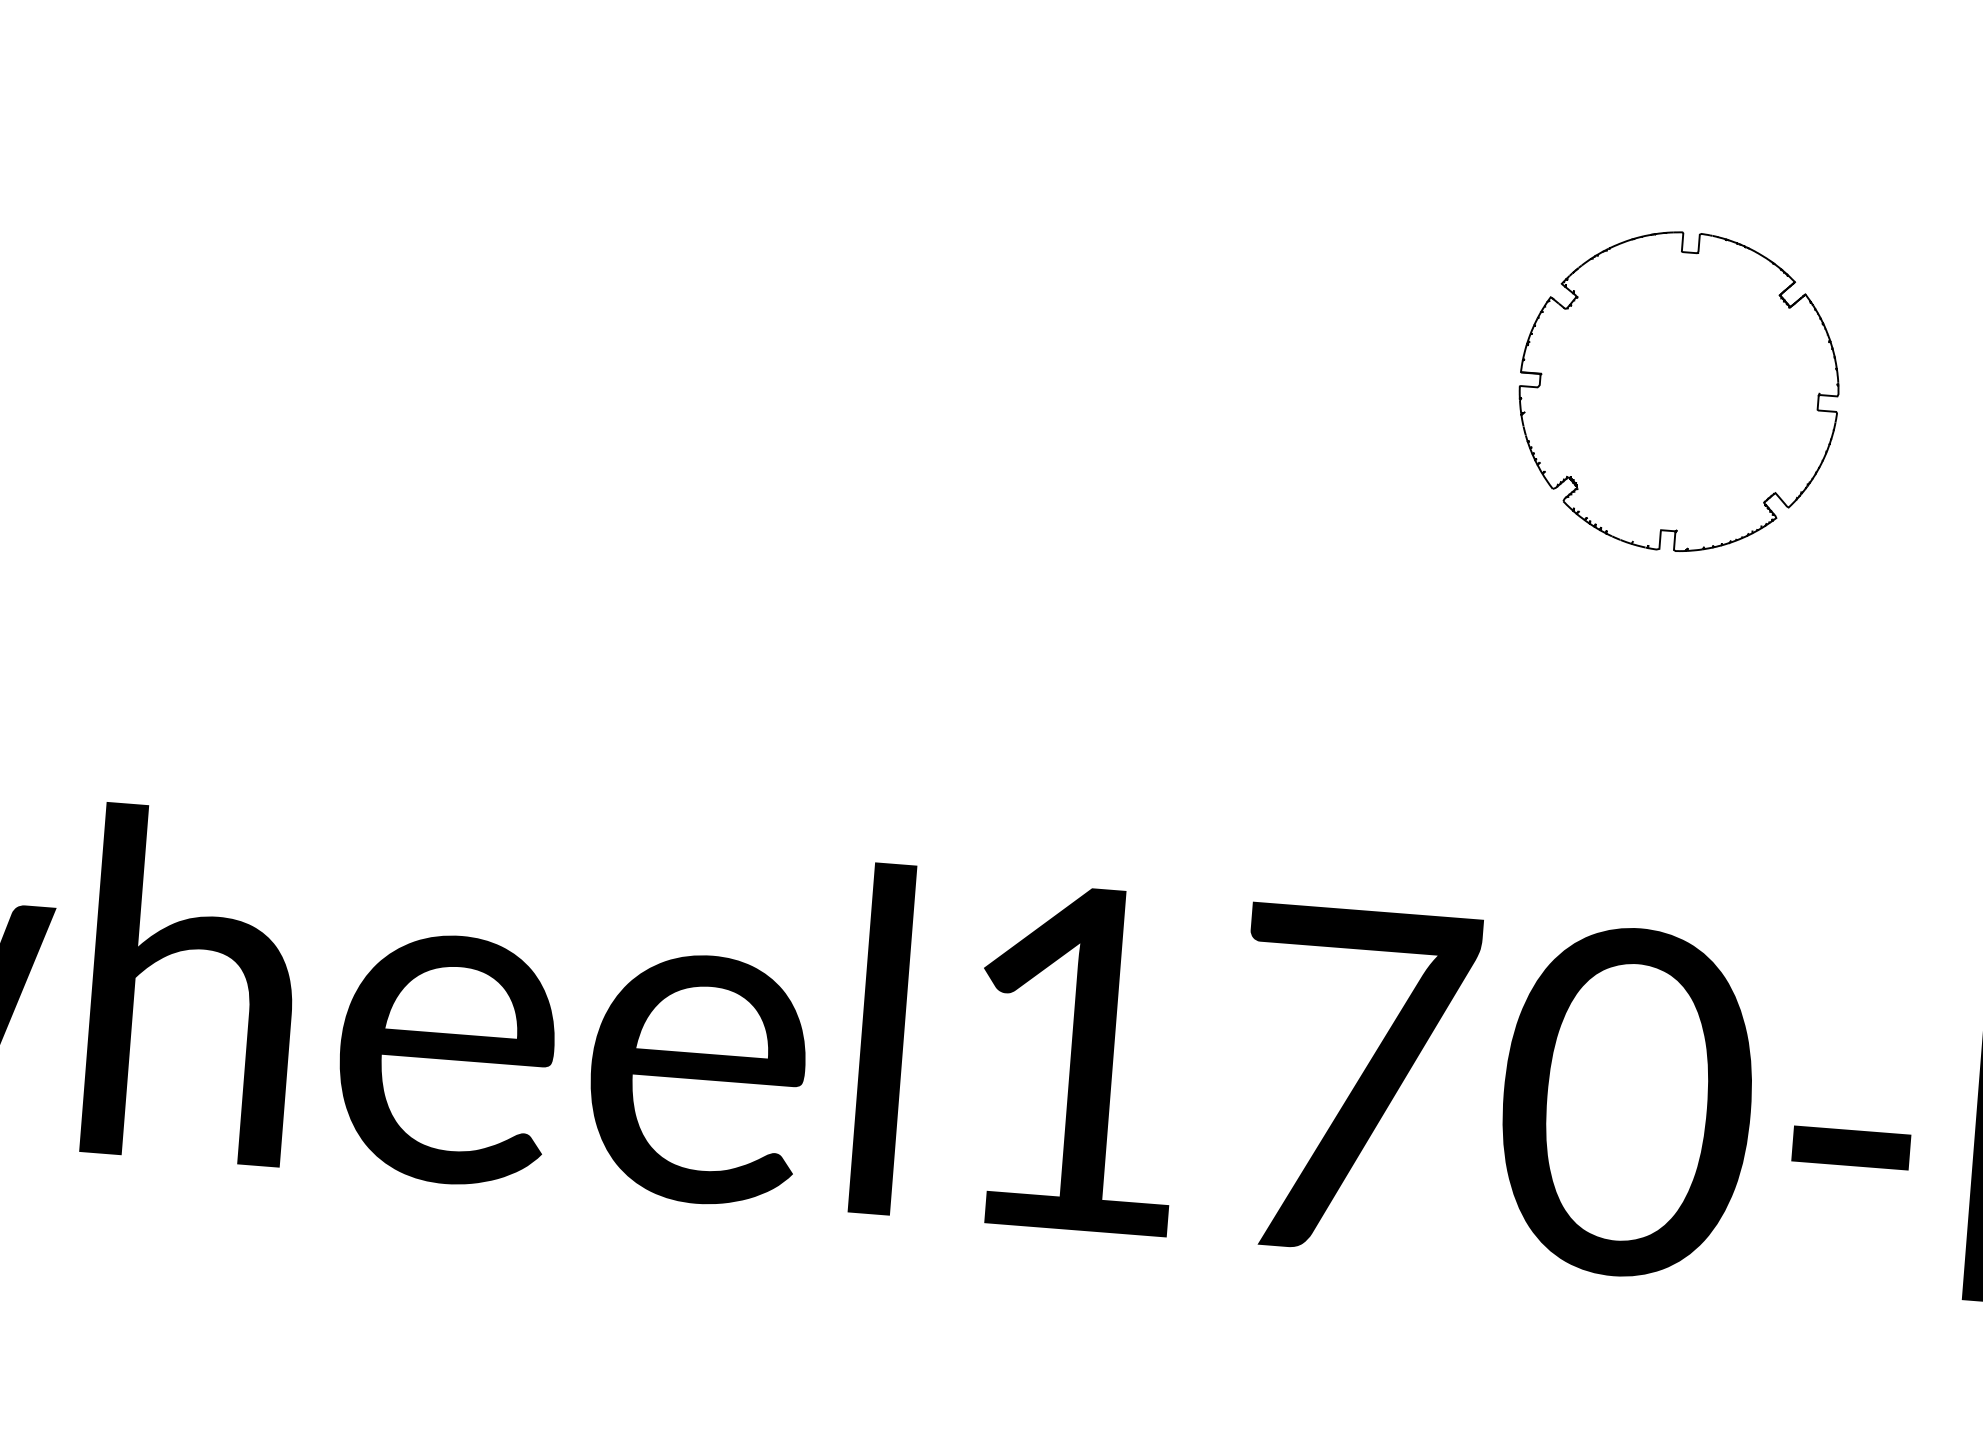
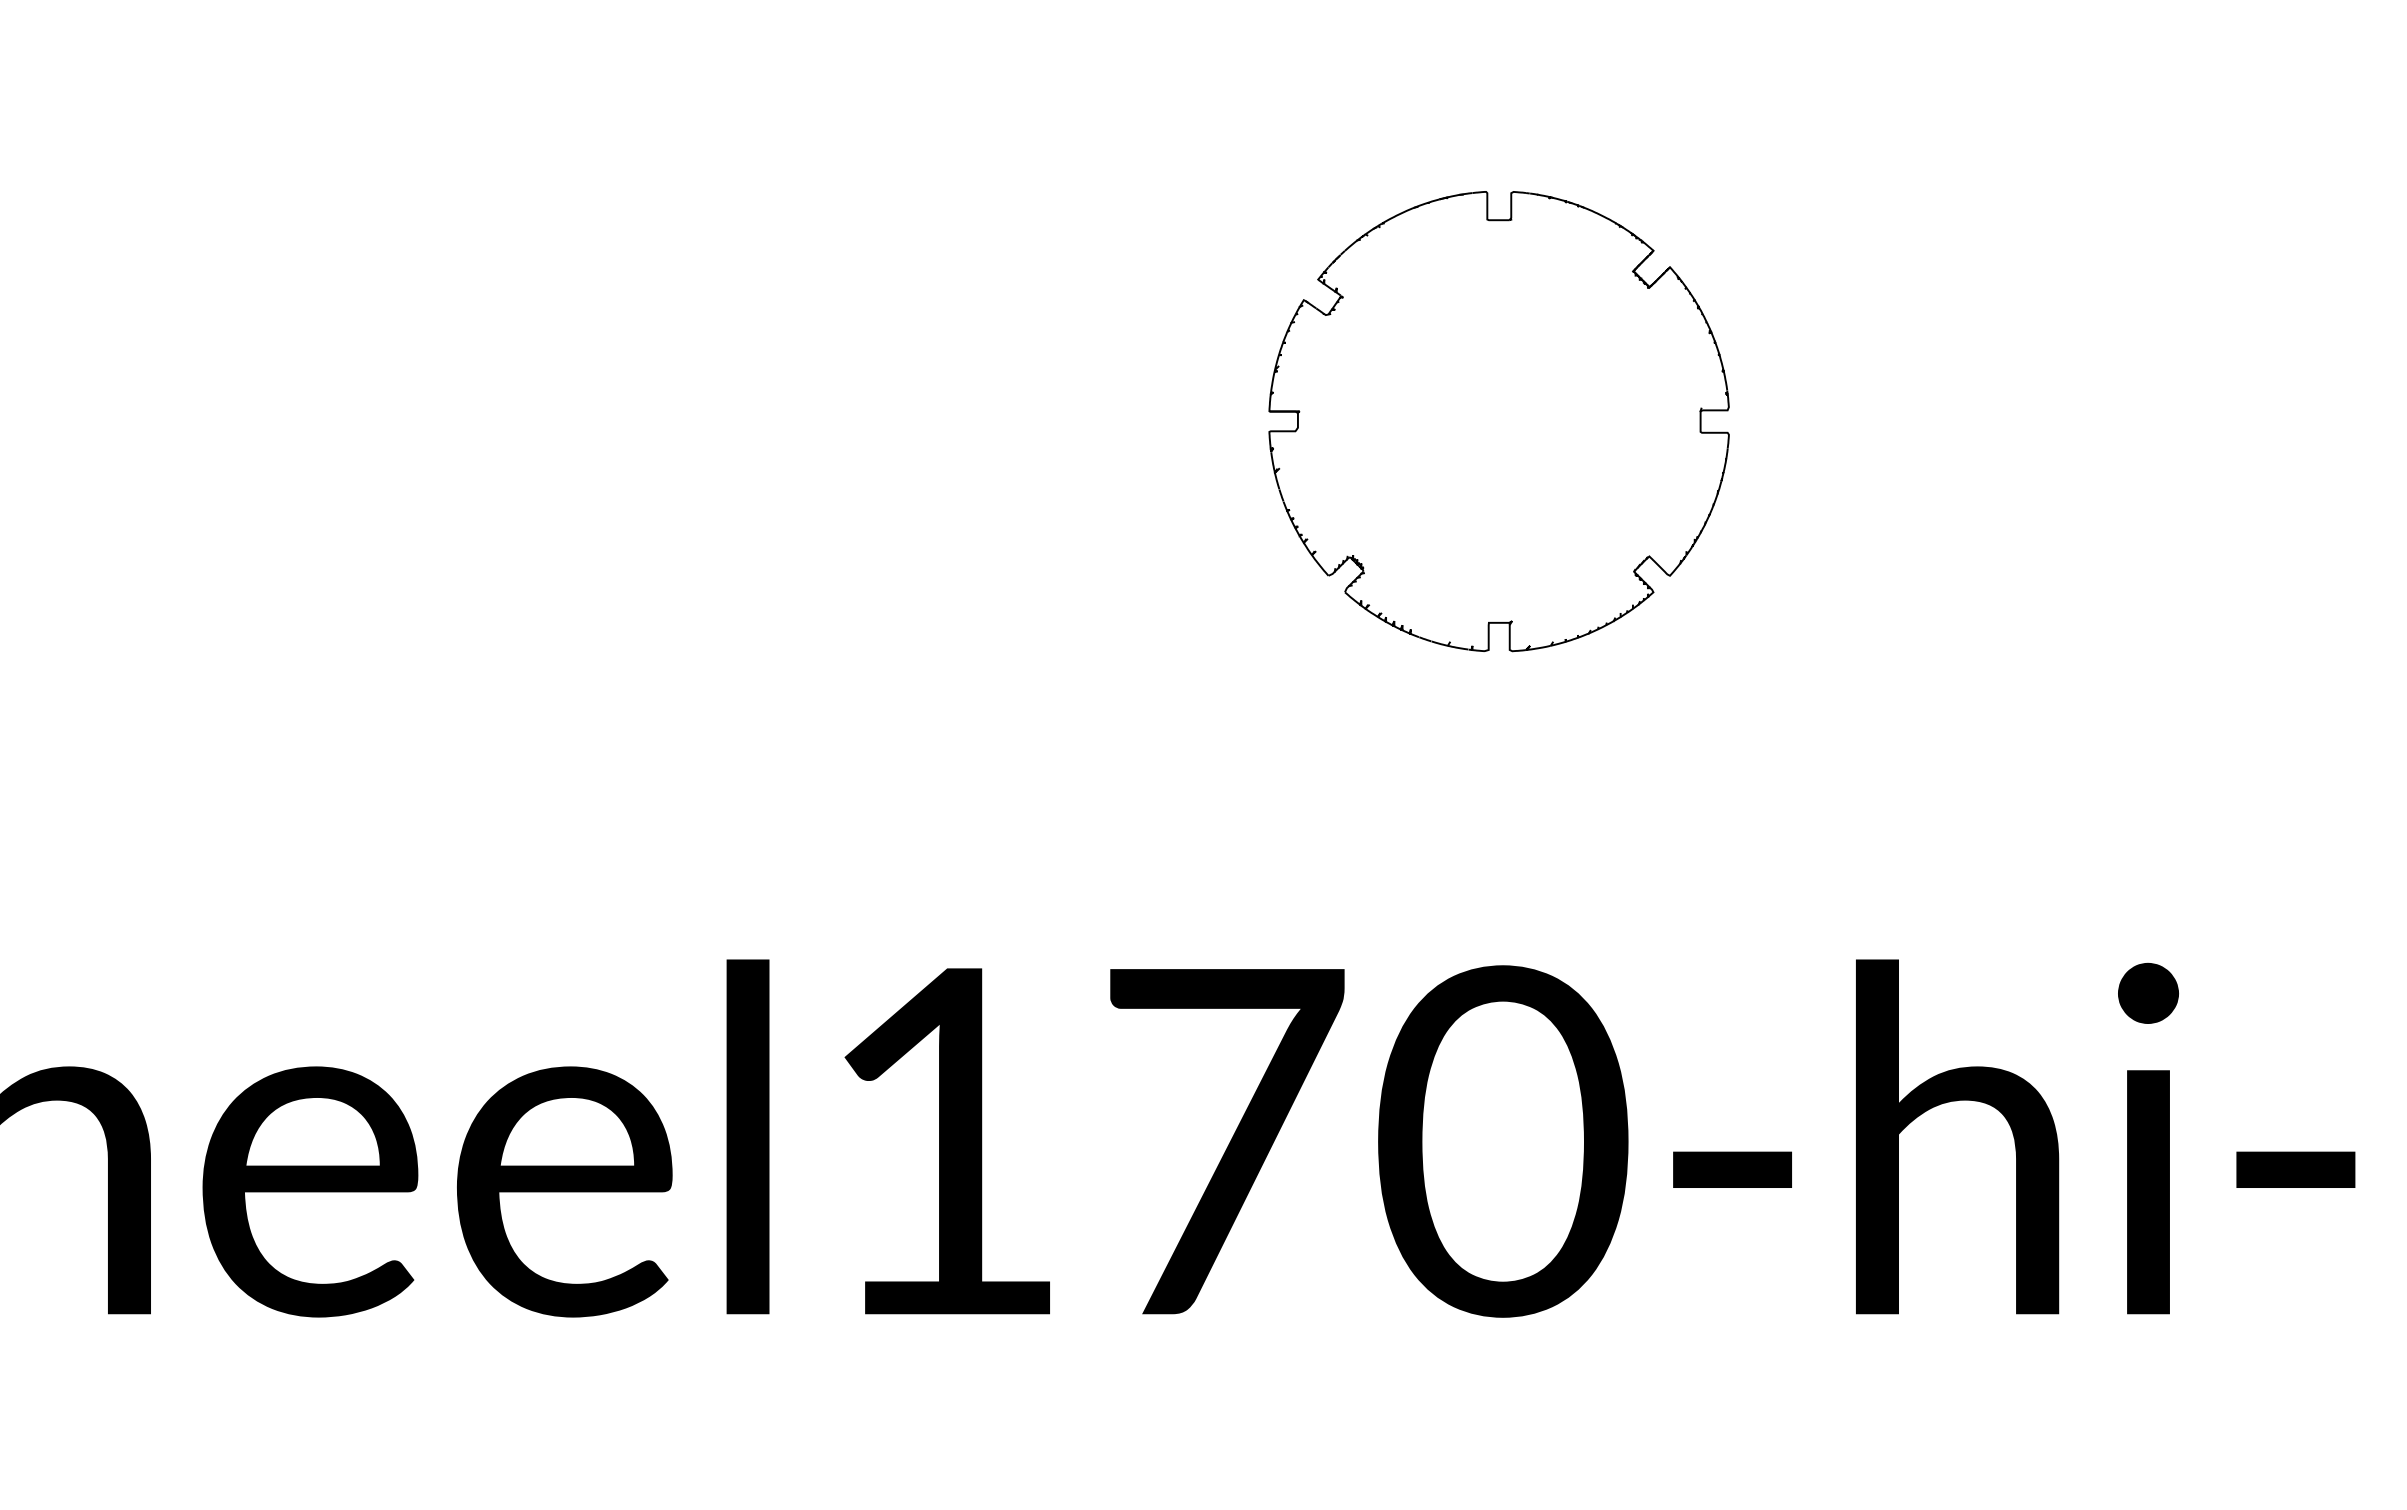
part: (1678, 391) -> (1498, 421), size x1.43

